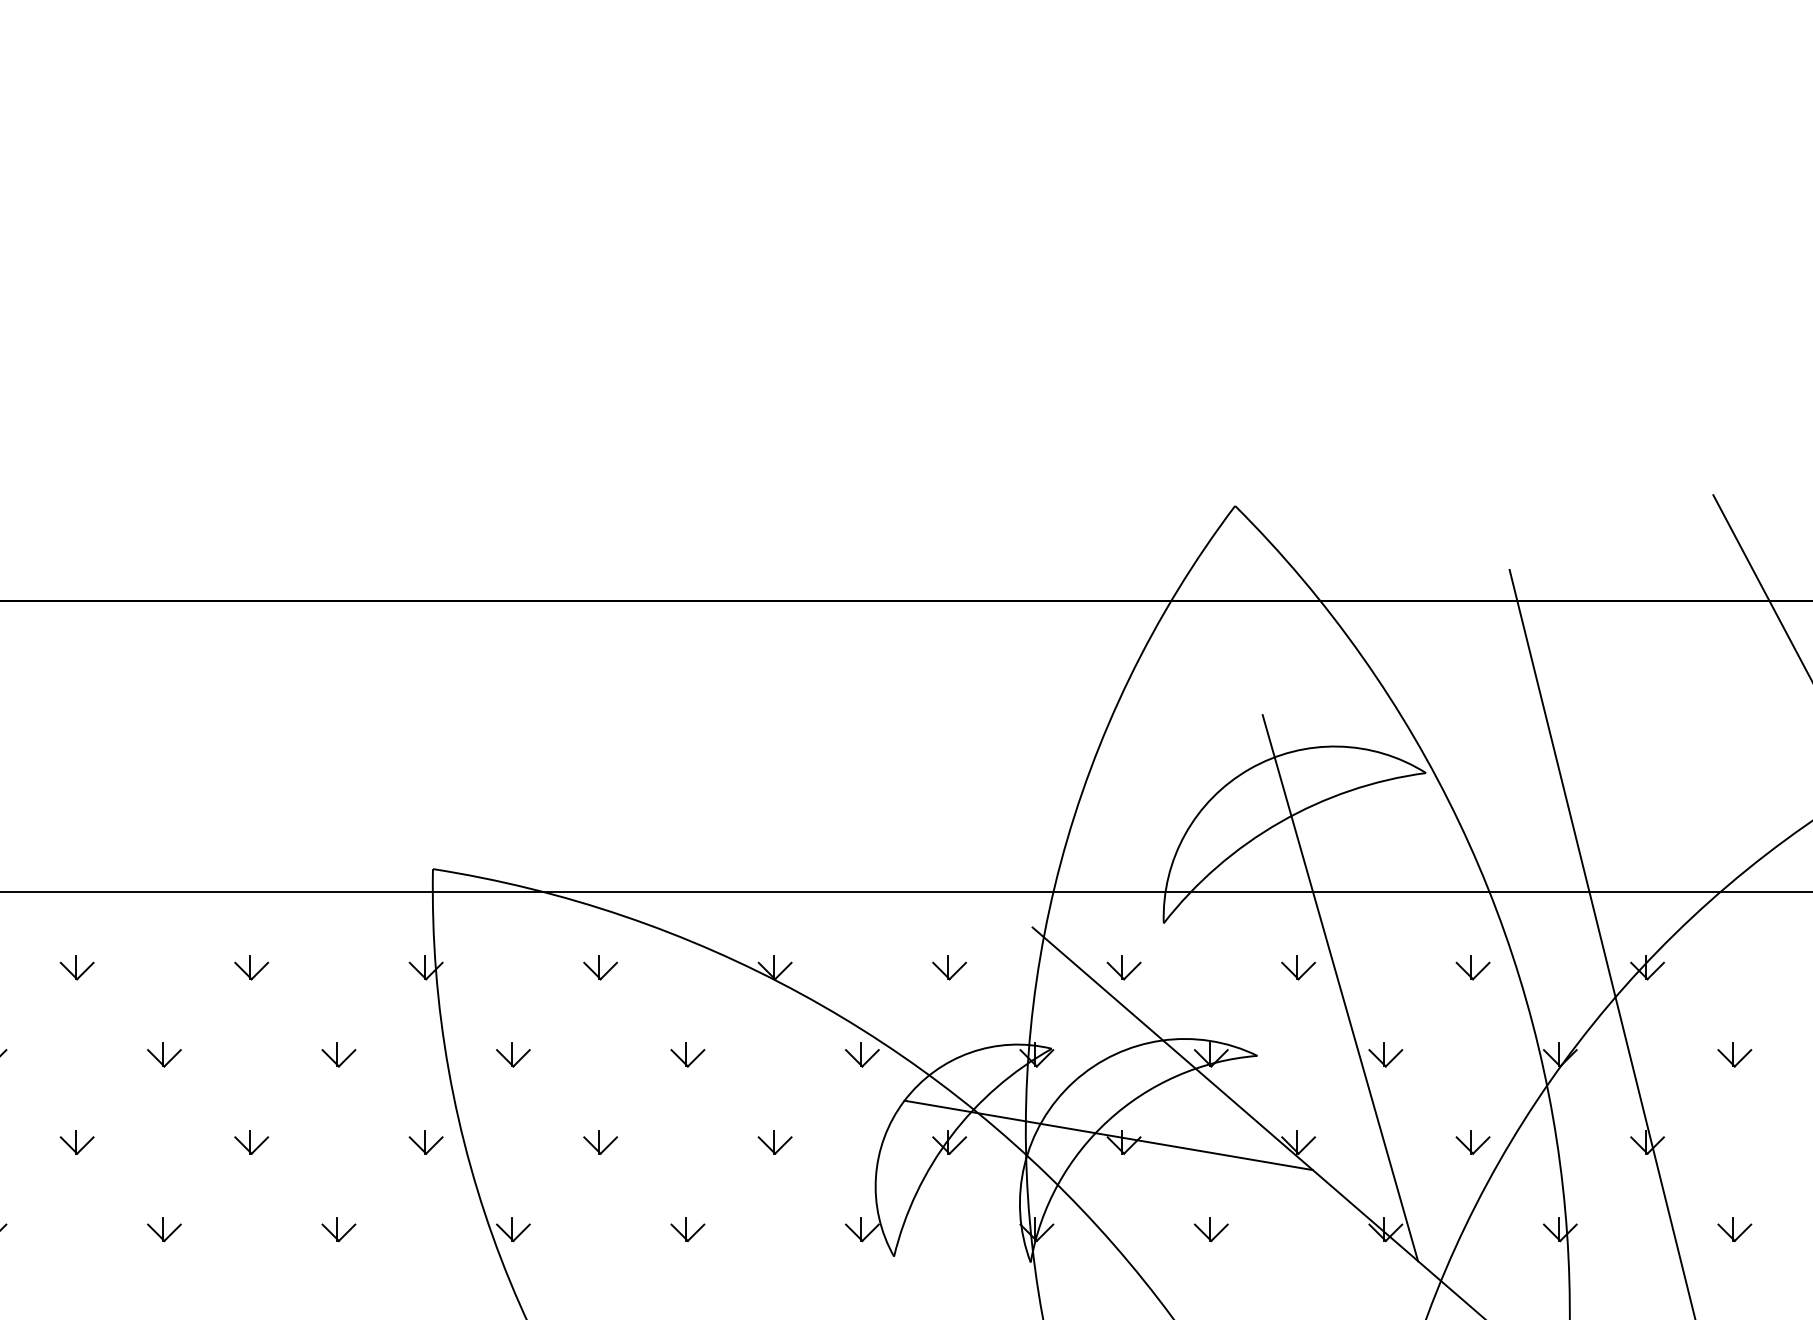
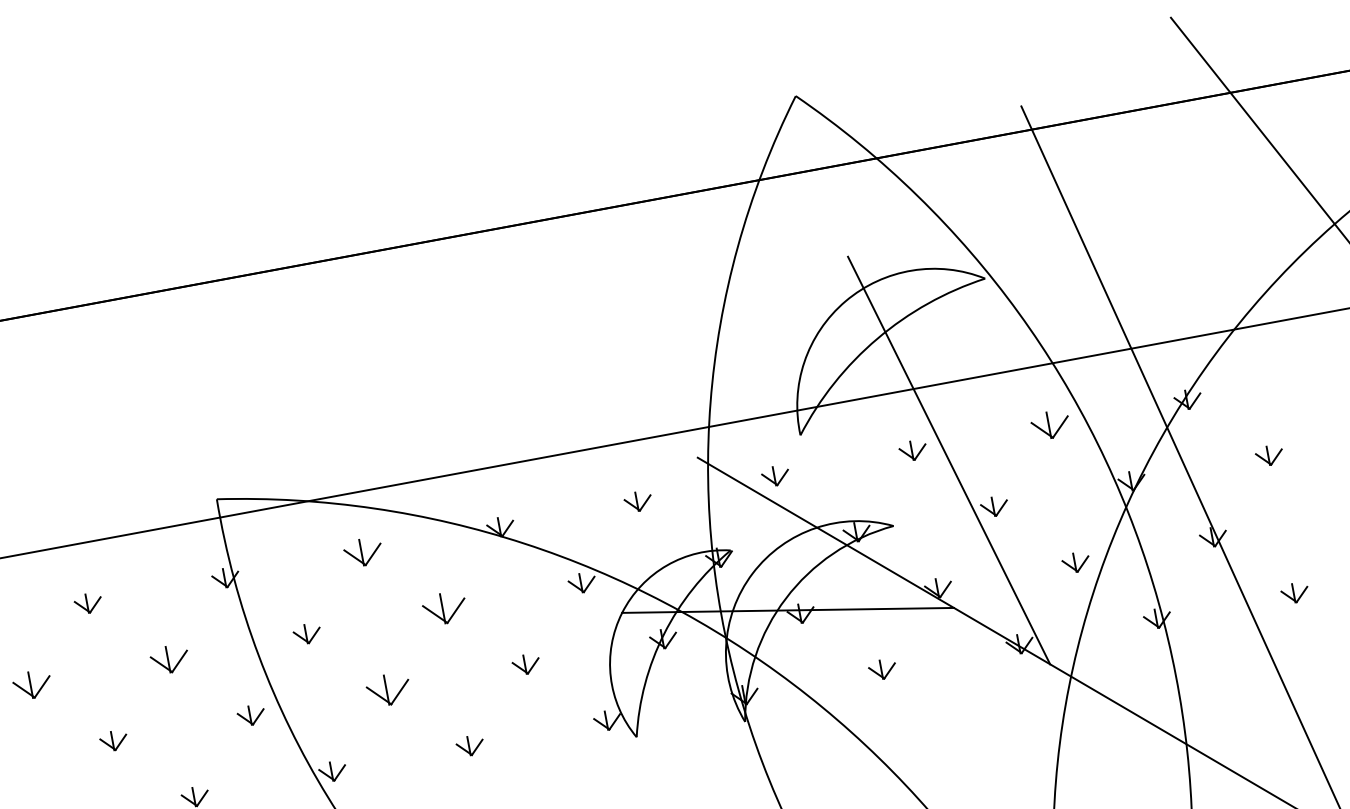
part: (600, 967) -> (363, 552), size x1.4
part: (1472, 967) -> (1050, 425), size x1.4
part: (164, 1054) -> (32, 684), size x1.4
part: (338, 1054) -> (169, 659), size x1.4
part: (687, 1054) -> (444, 608), size x1.6
part: (600, 1142) -> (388, 690), size x1.6

